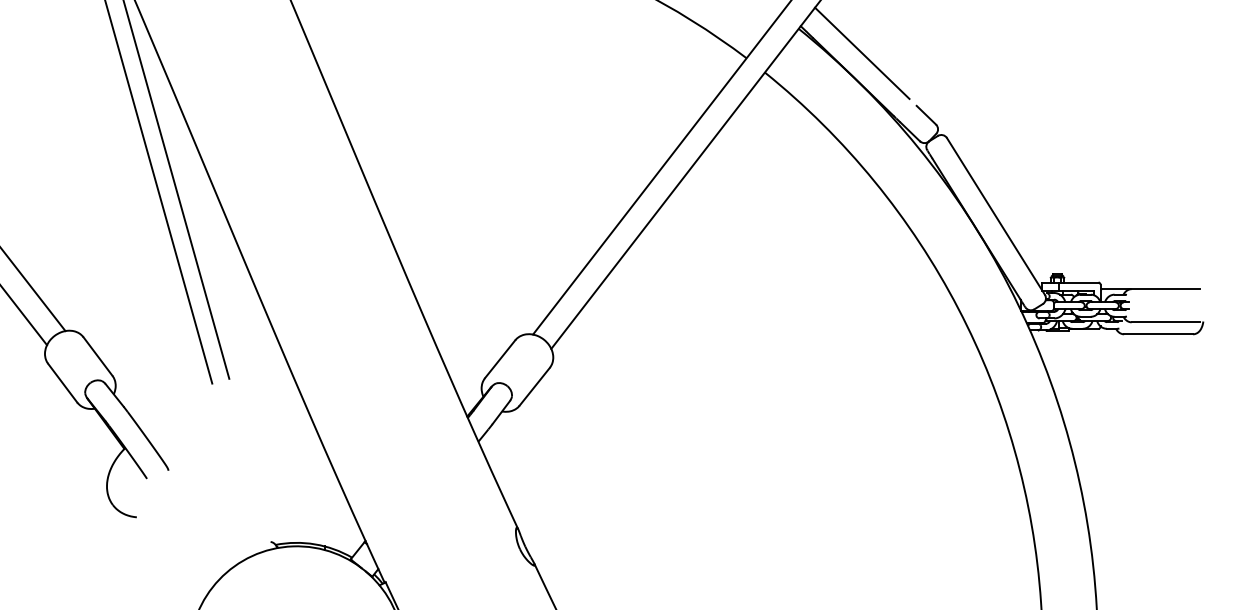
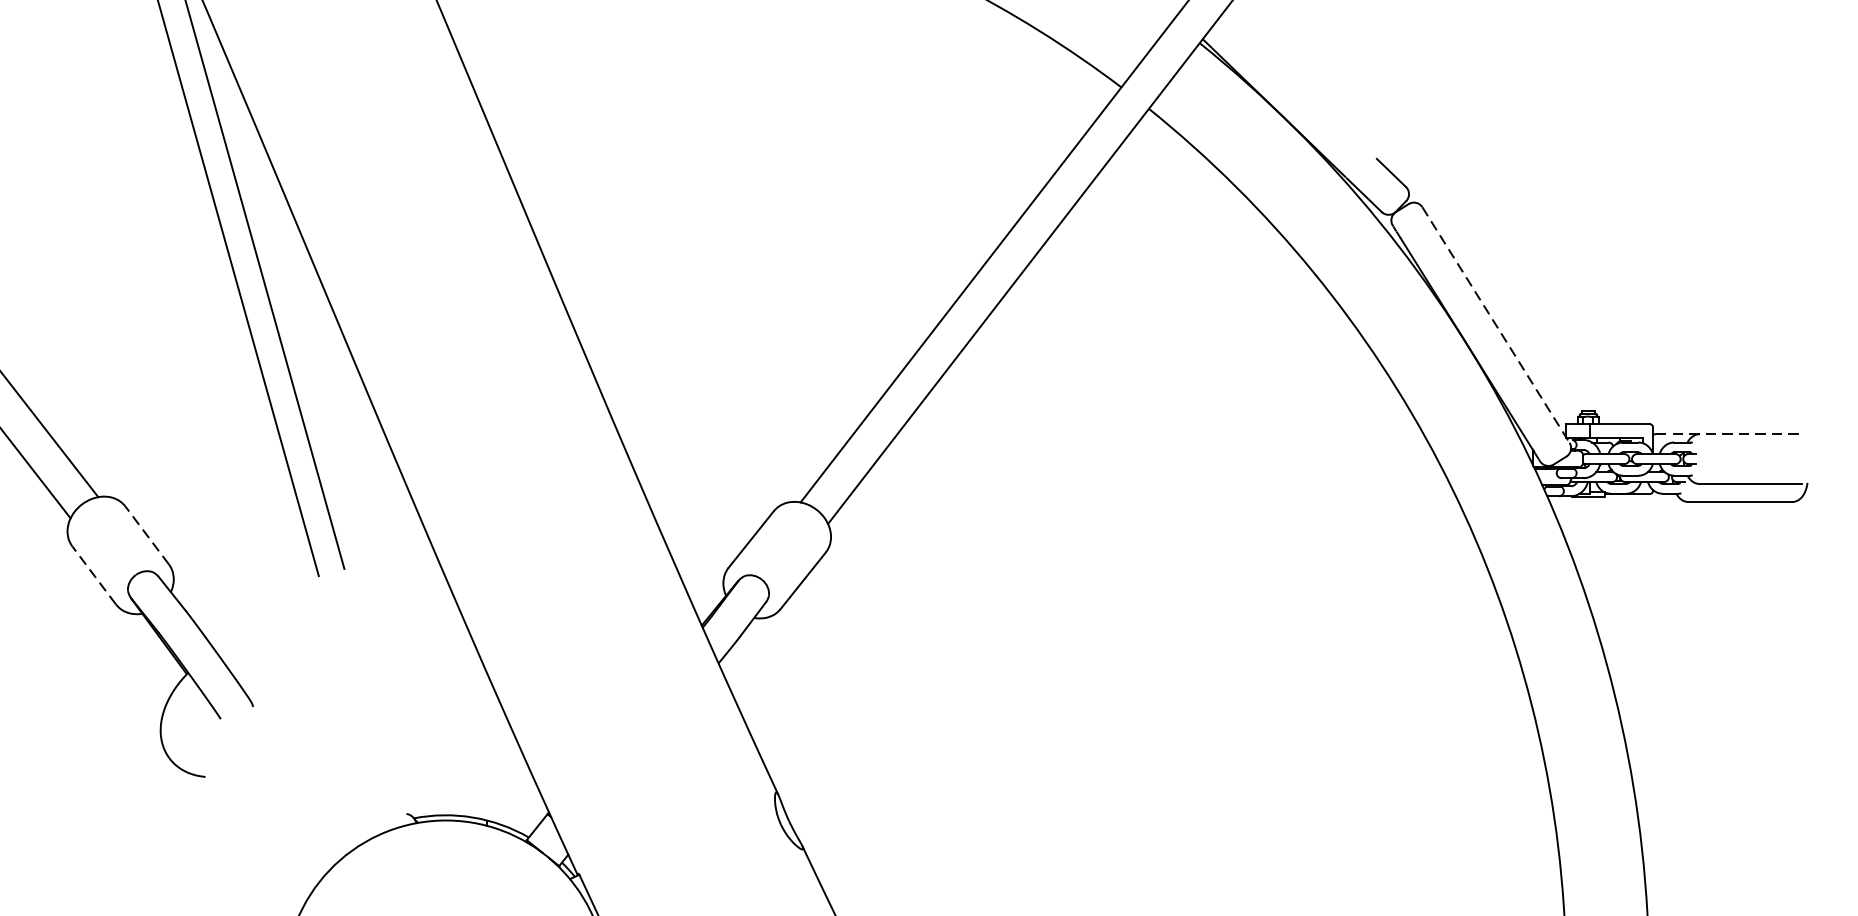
line: (862, 52) -> (1295, 78), removed
line: (996, 216) -> (1496, 325), solid -> dashed
line: (1151, 289) -> (1729, 434), solid -> dashed
line: (97, 356) -> (146, 535), solid -> dashed
line: (62, 382) -> (93, 574), solid -> dashed

